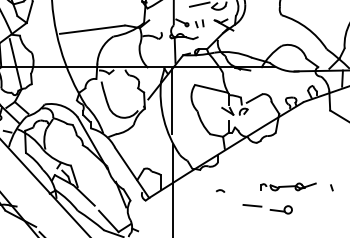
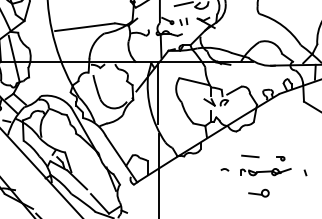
part: (304, 172) -> (280, 158), added
arc: (220, 190) -> (224, 169), moved
line: (252, 205) -> (250, 156), moved

